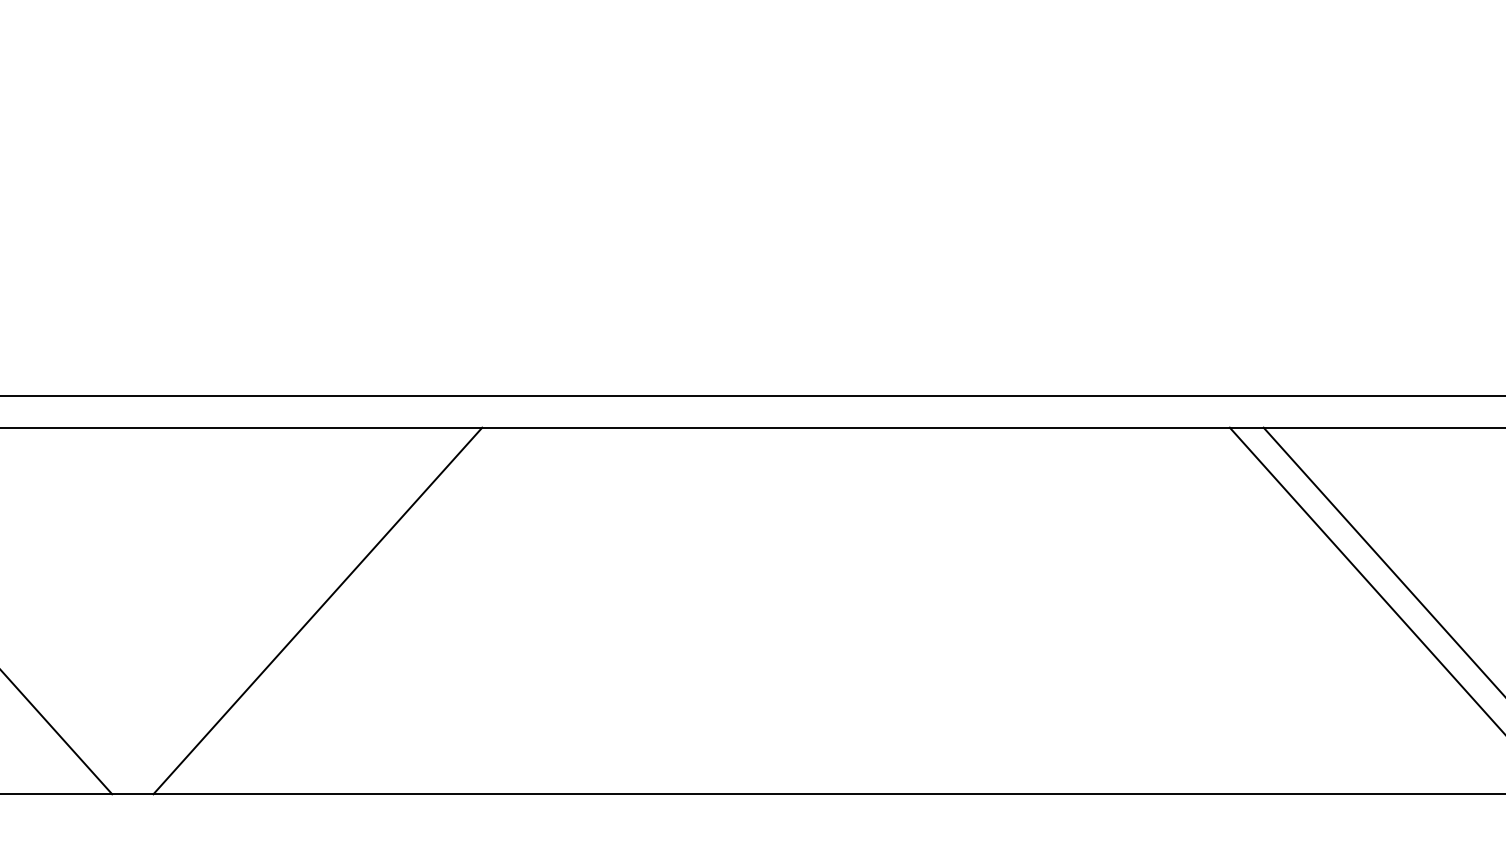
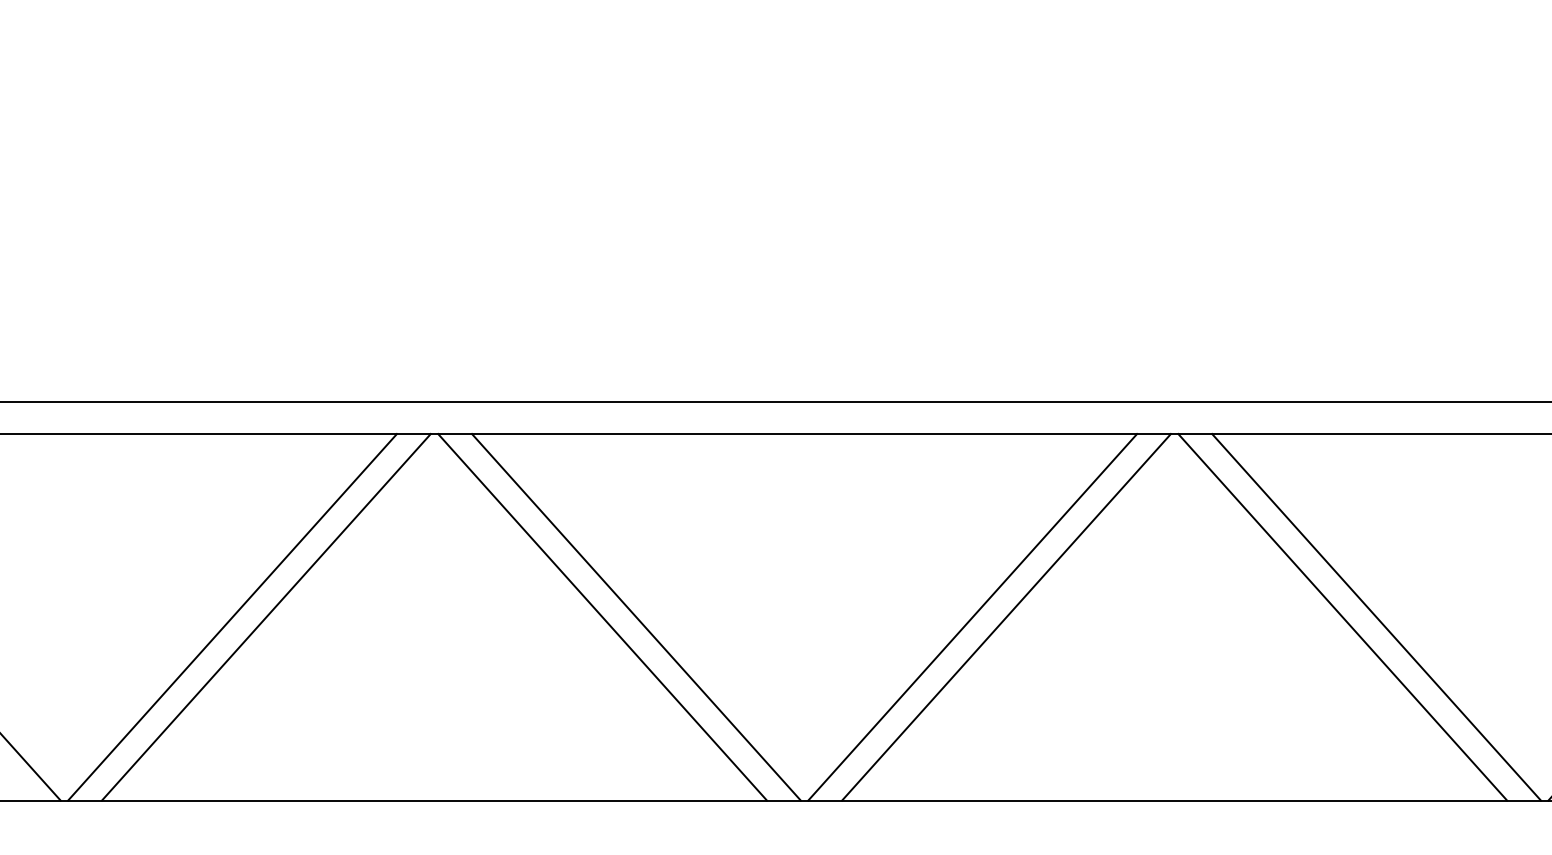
line: (284, 611) -> (232, 617), added
line: (654, 611) -> (602, 617), added
line: (688, 611) -> (636, 617), added
line: (1024, 611) -> (972, 617), added
line: (1058, 611) -> (1006, 617), added

